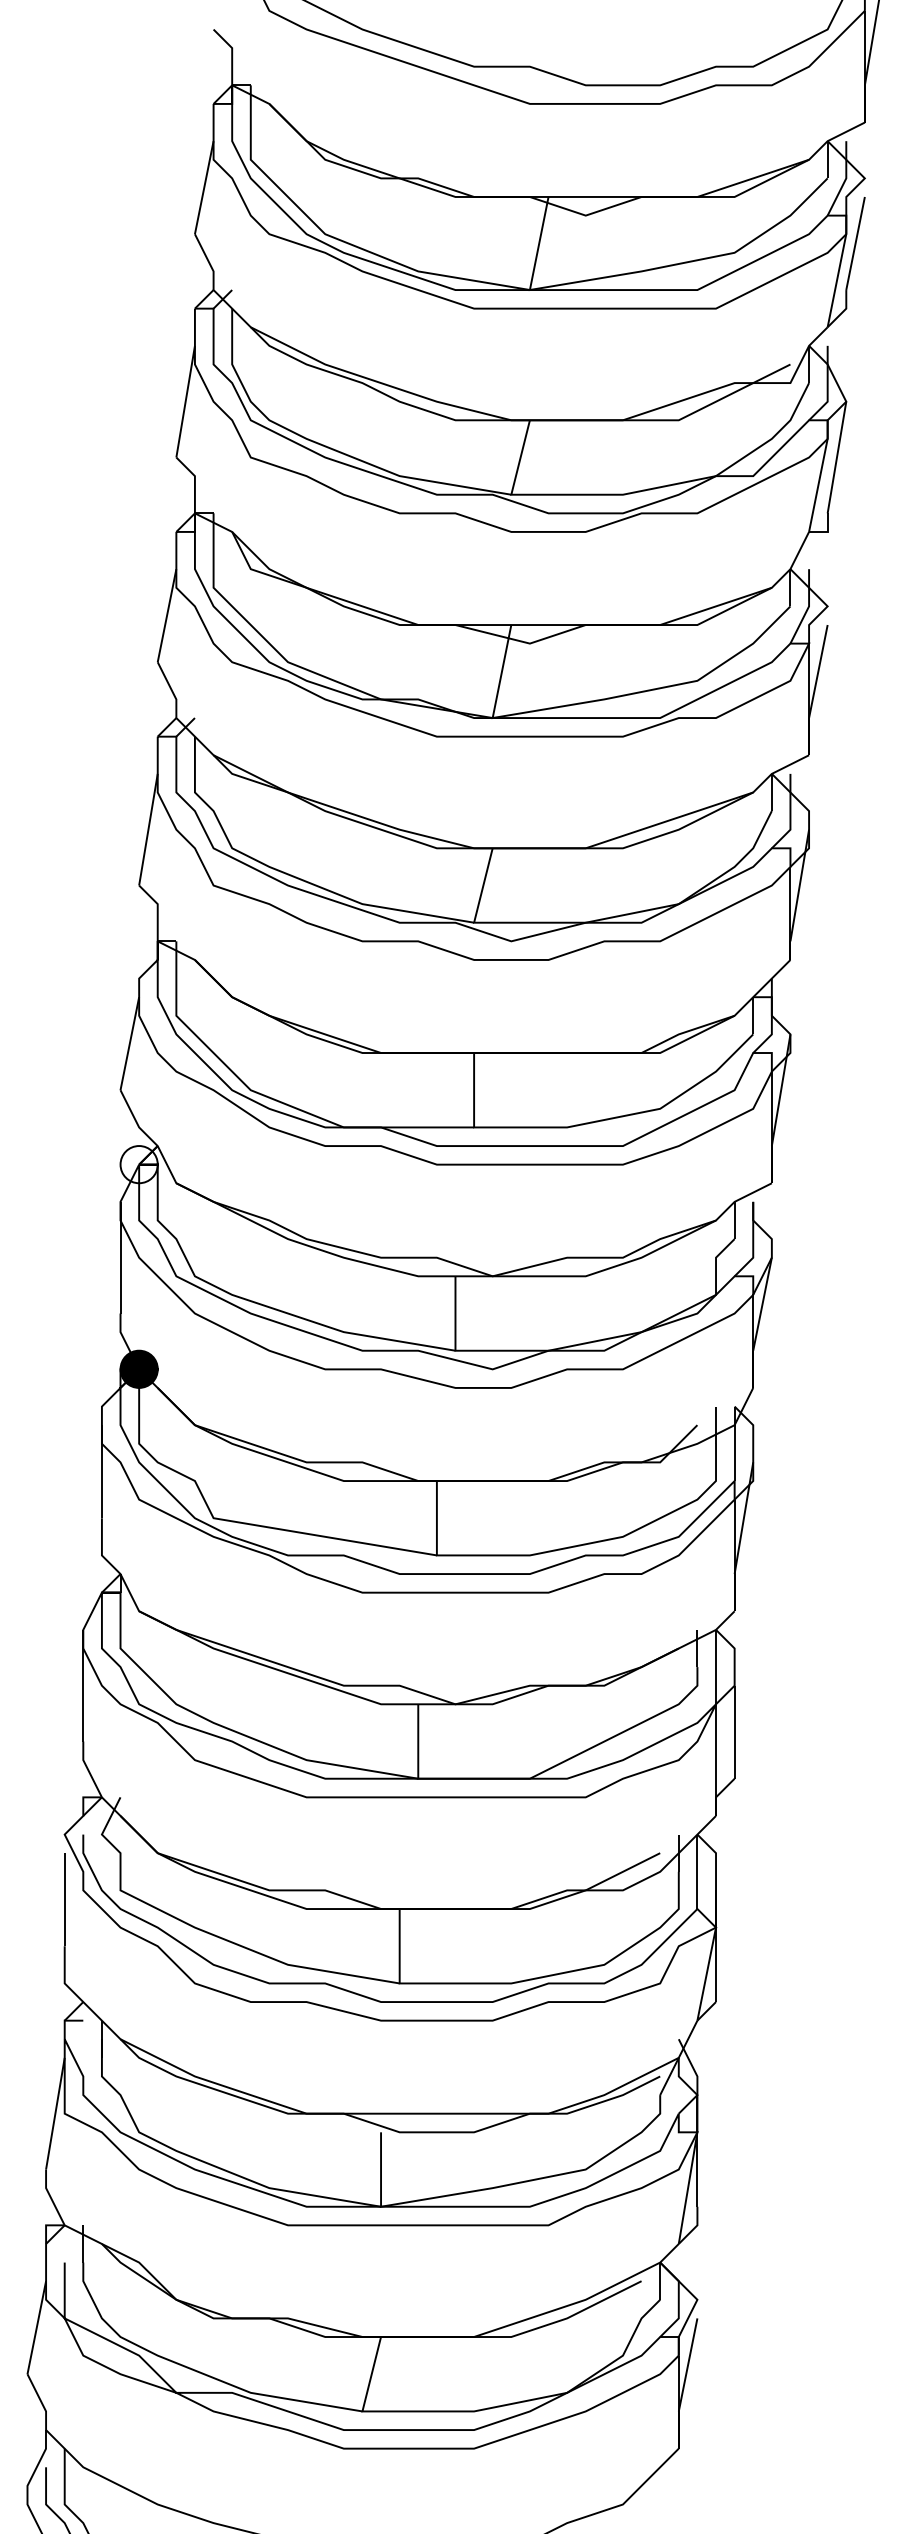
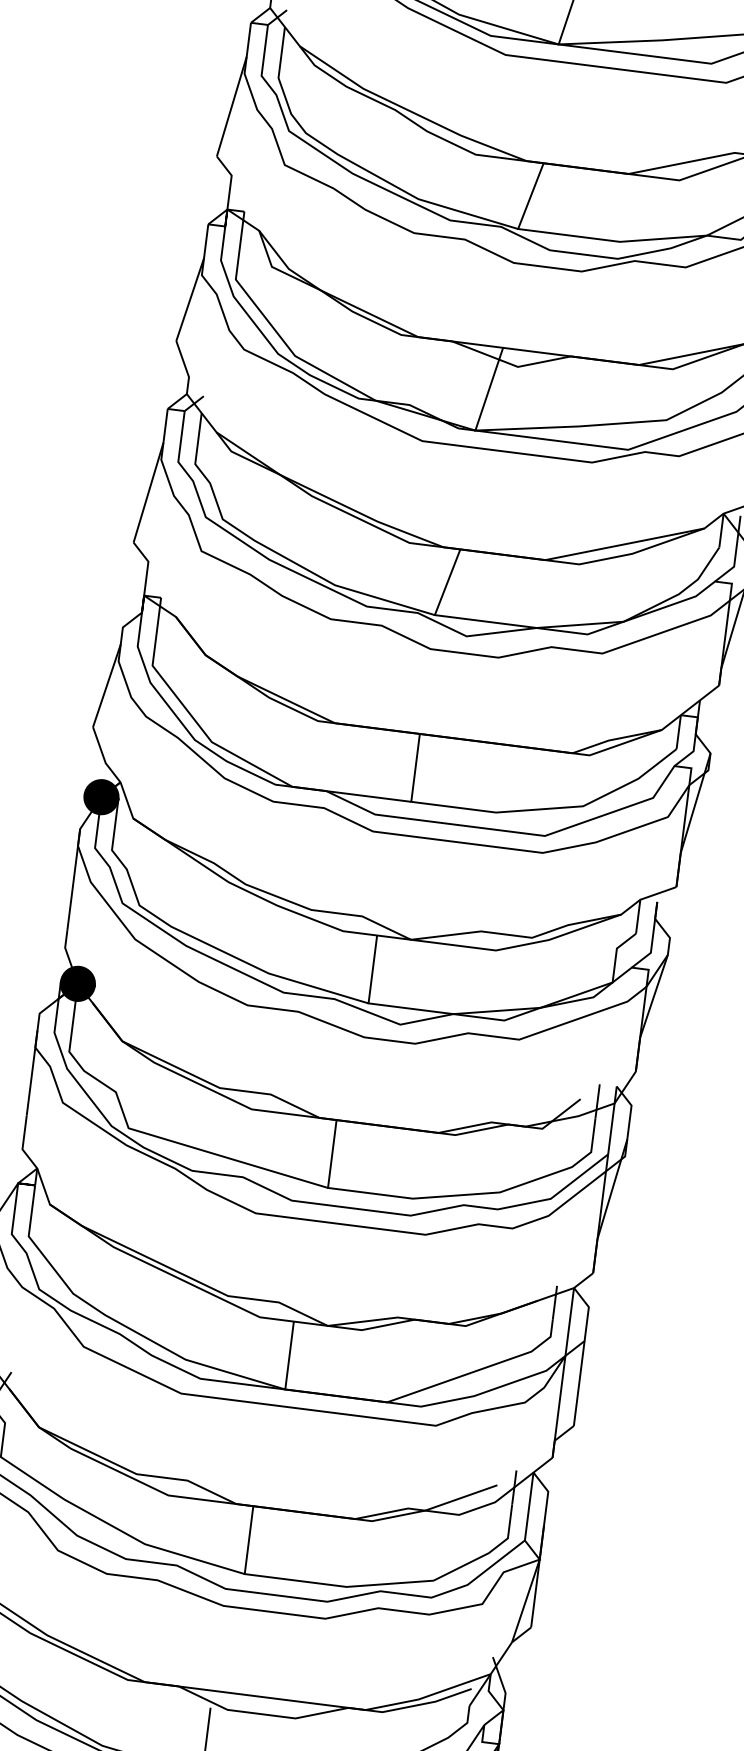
fill: (138, 1164) -> (100, 796), added

